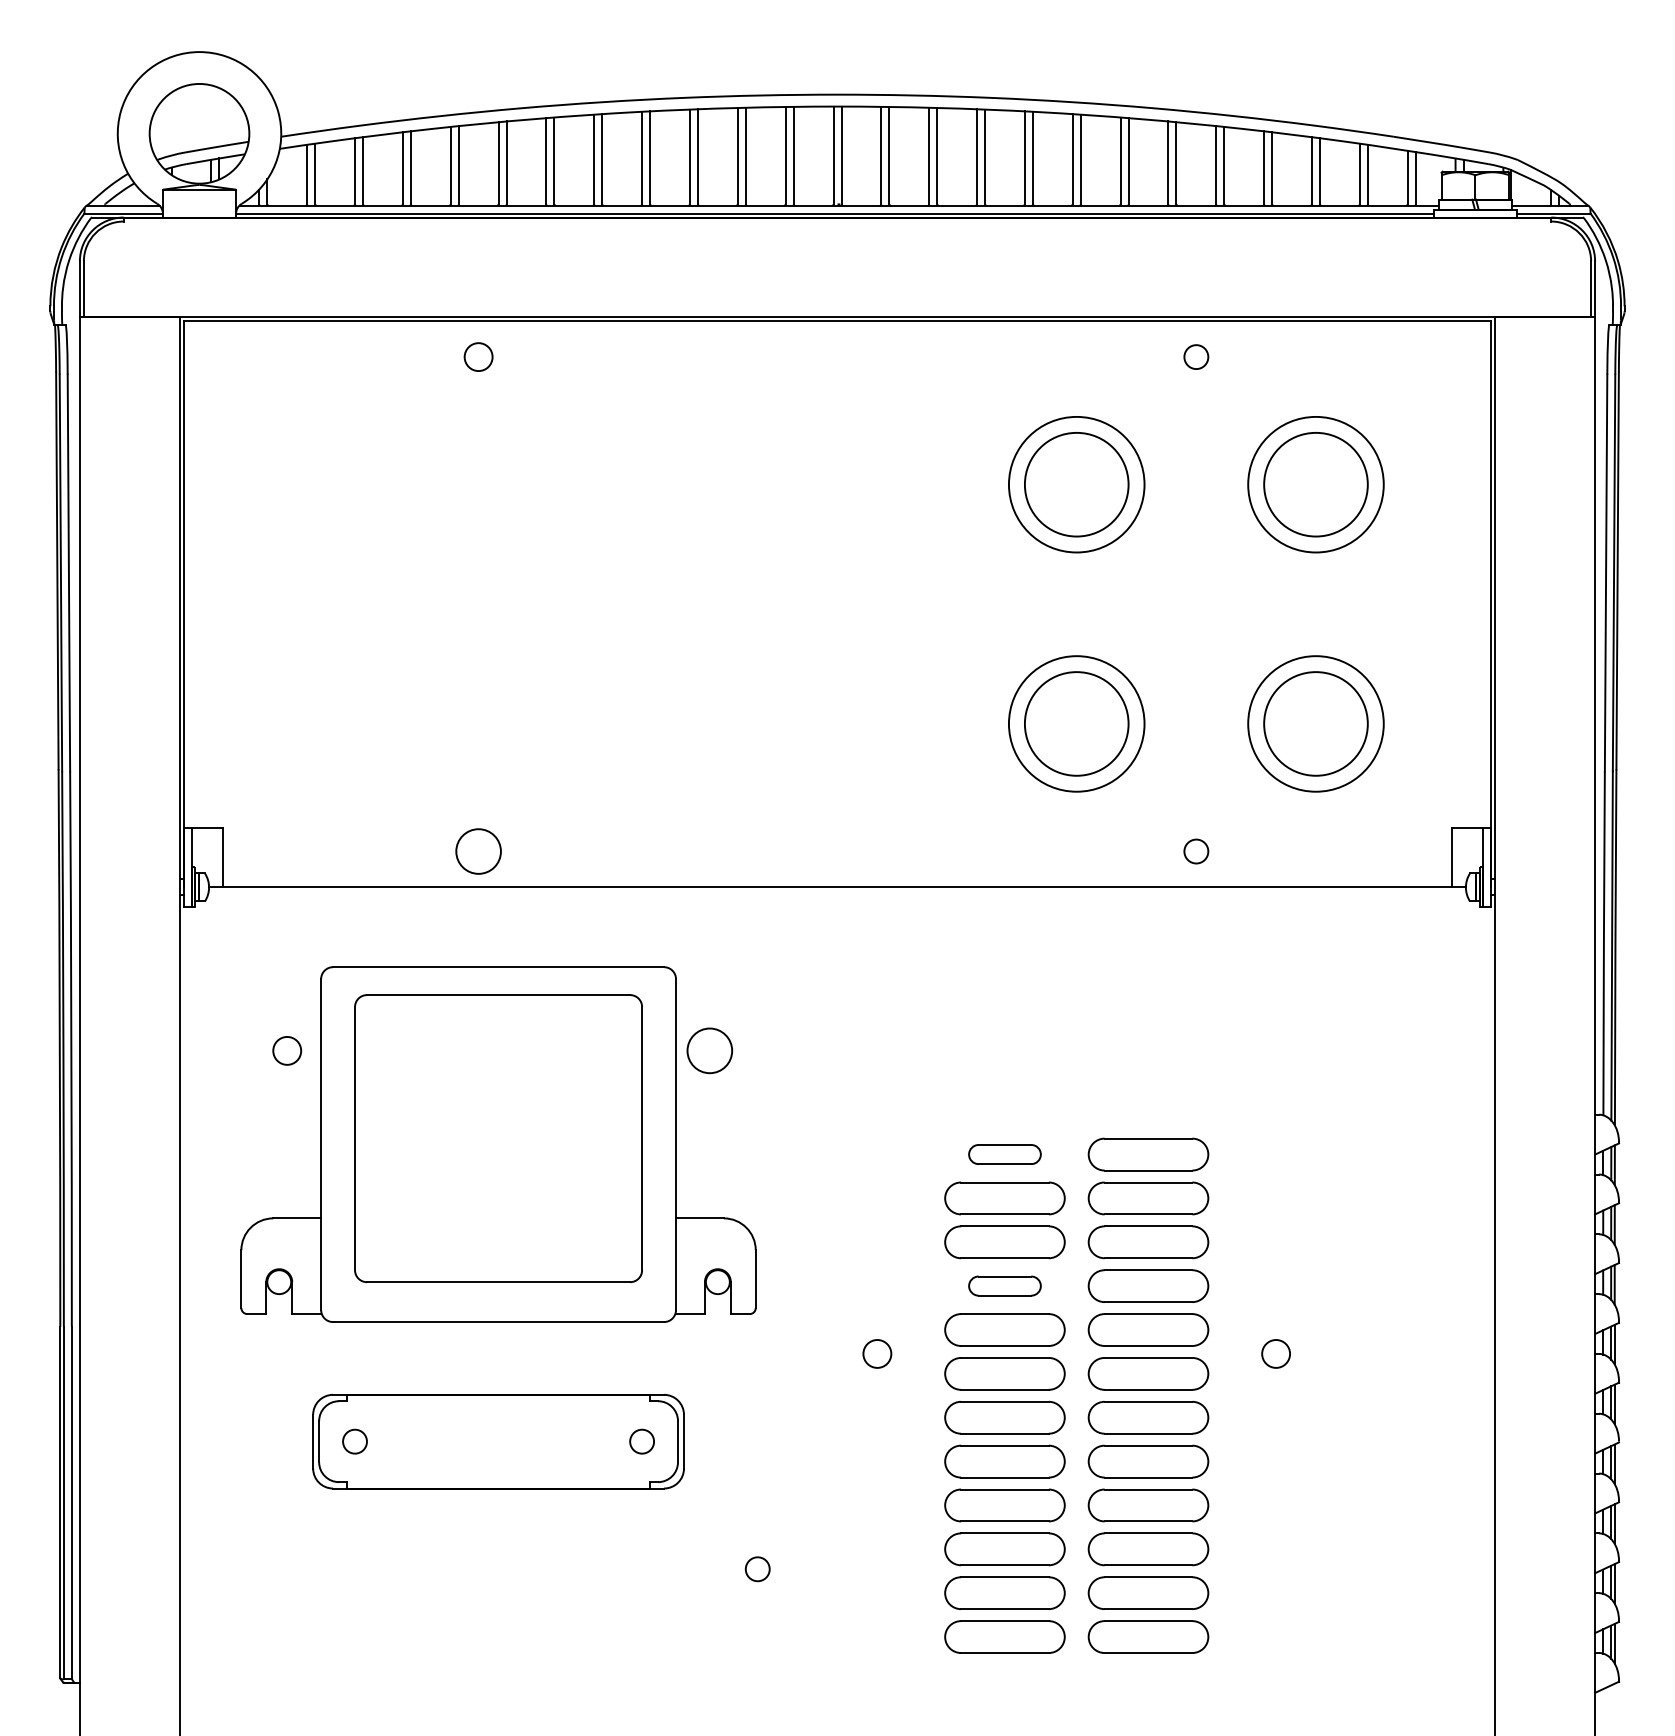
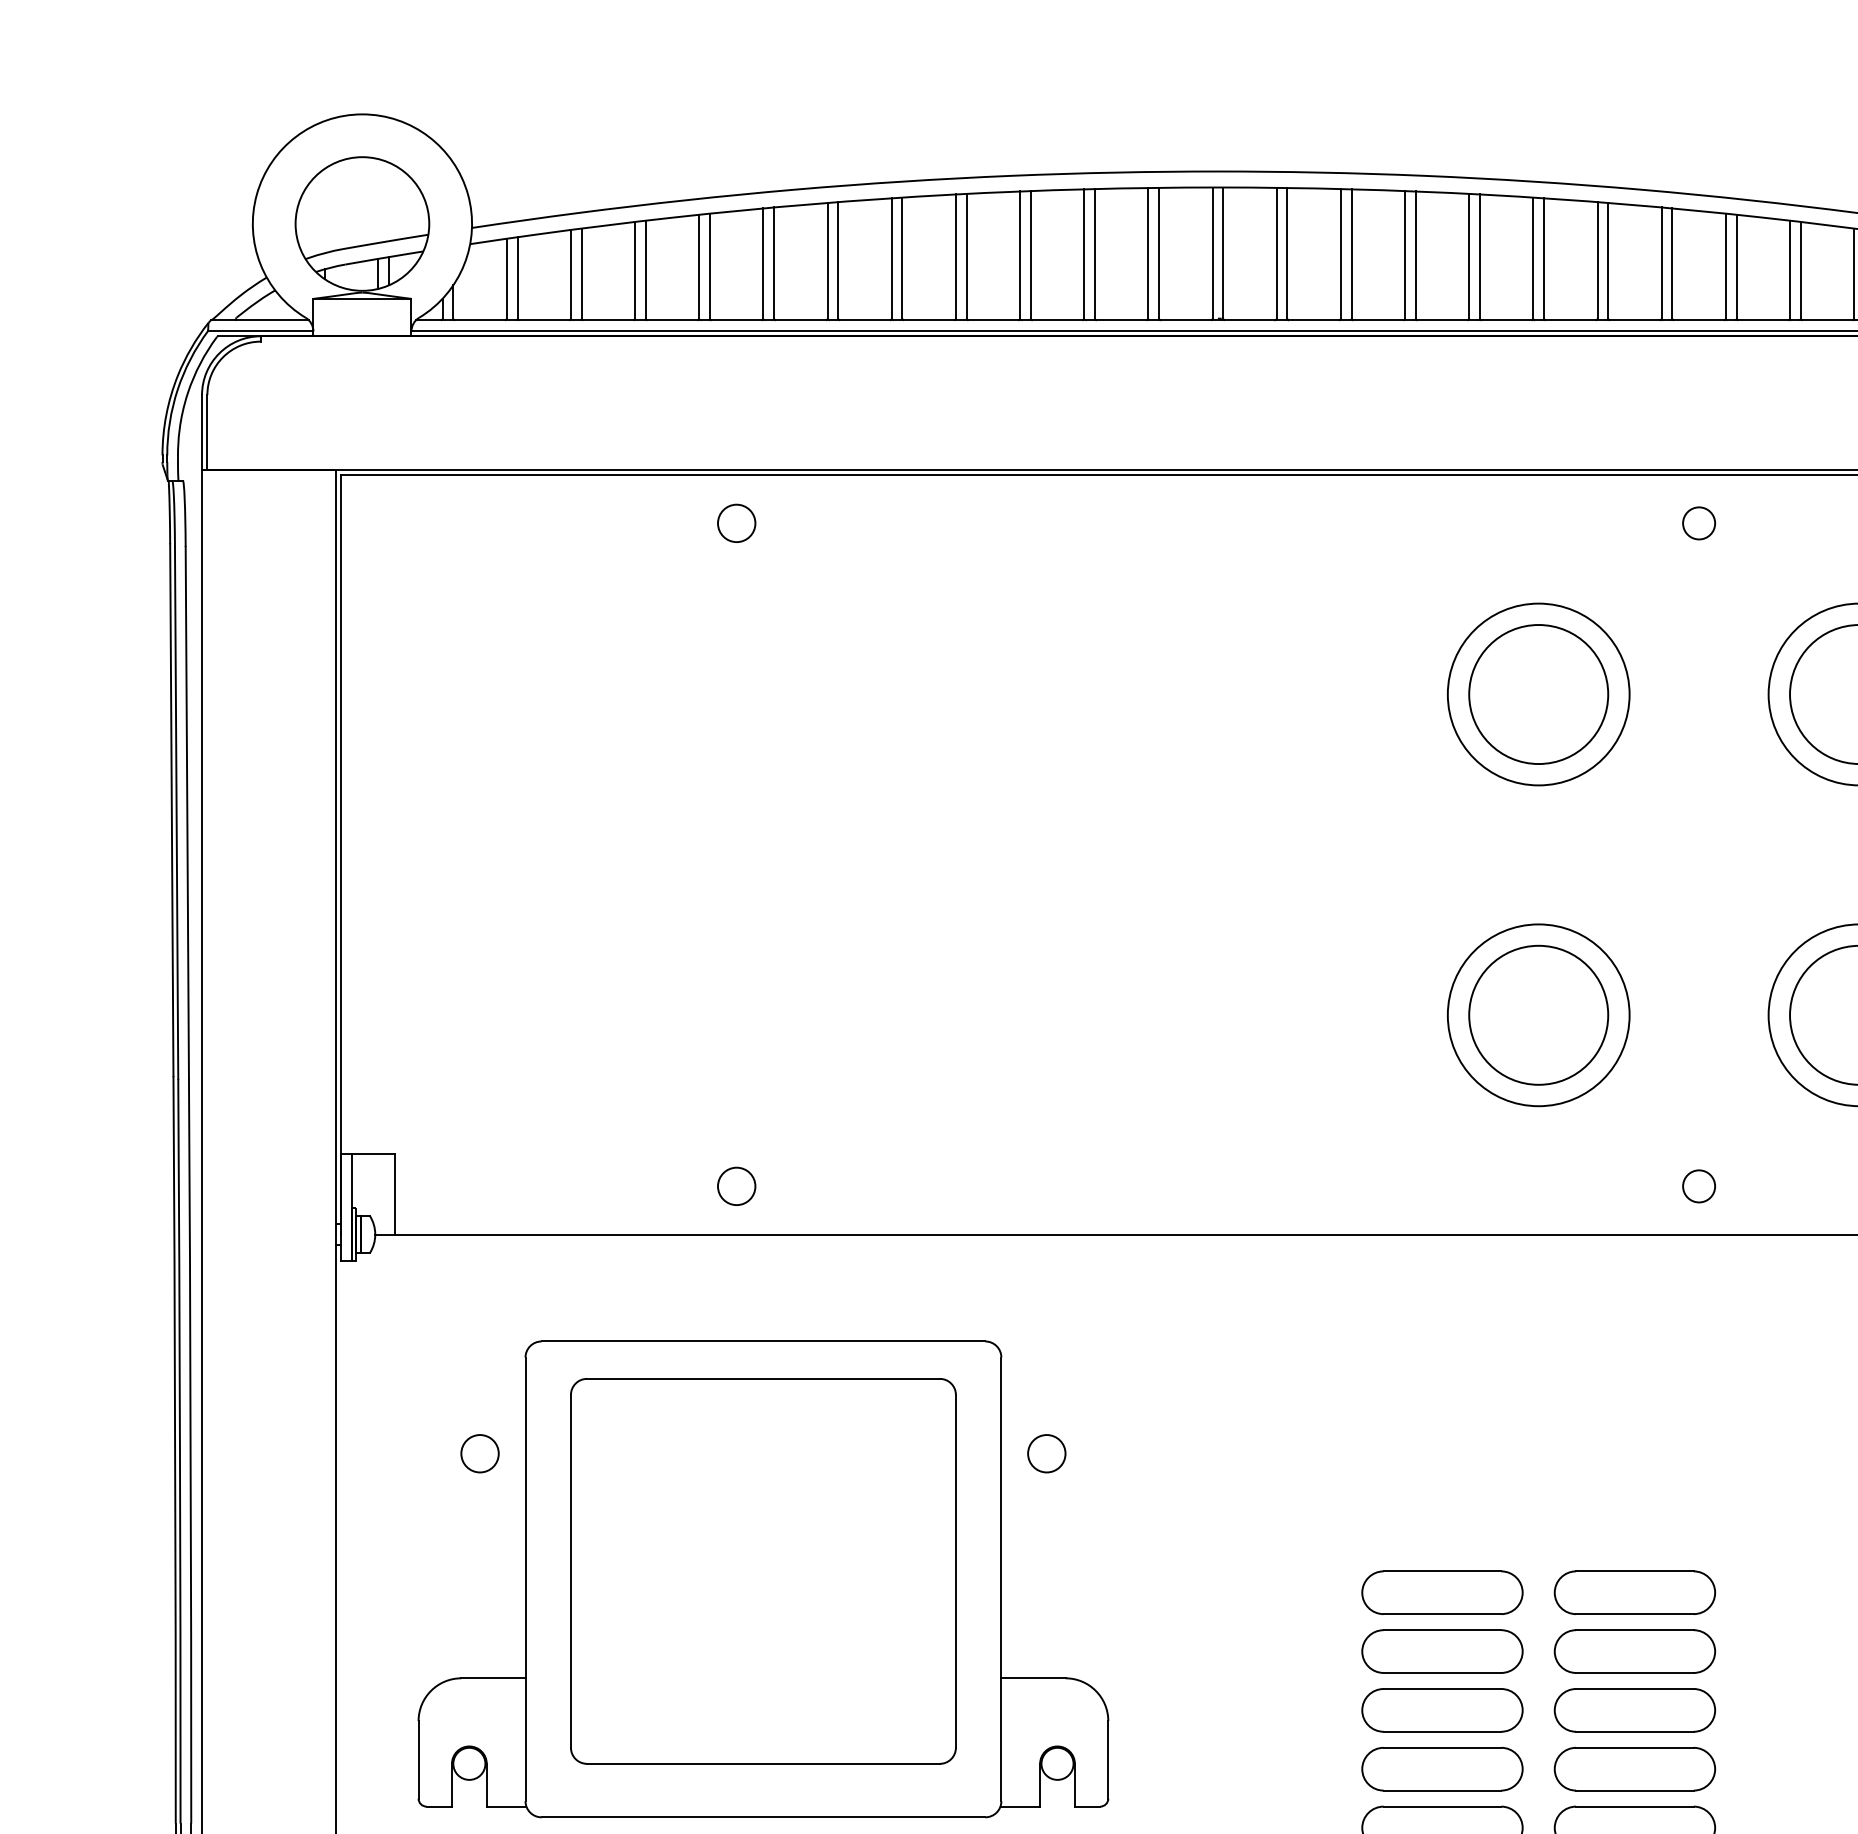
circle: (478, 851) -> (736, 1186), size x0.62
circle: (709, 1050) -> (1046, 1453), size x0.62
part: (1004, 1154) -> (1441, 1592), size x1.67
part: (1004, 1285) -> (1441, 1768), size x1.67

